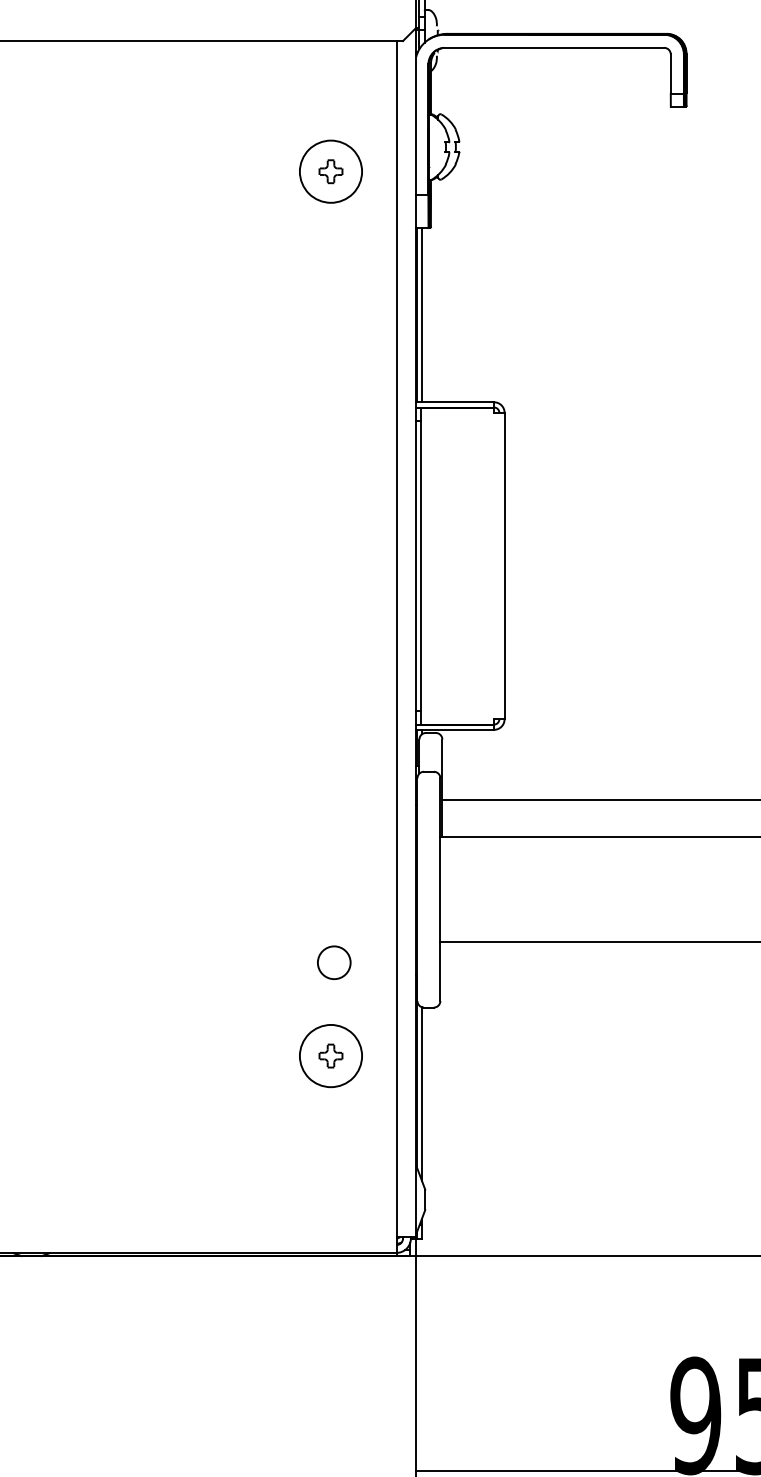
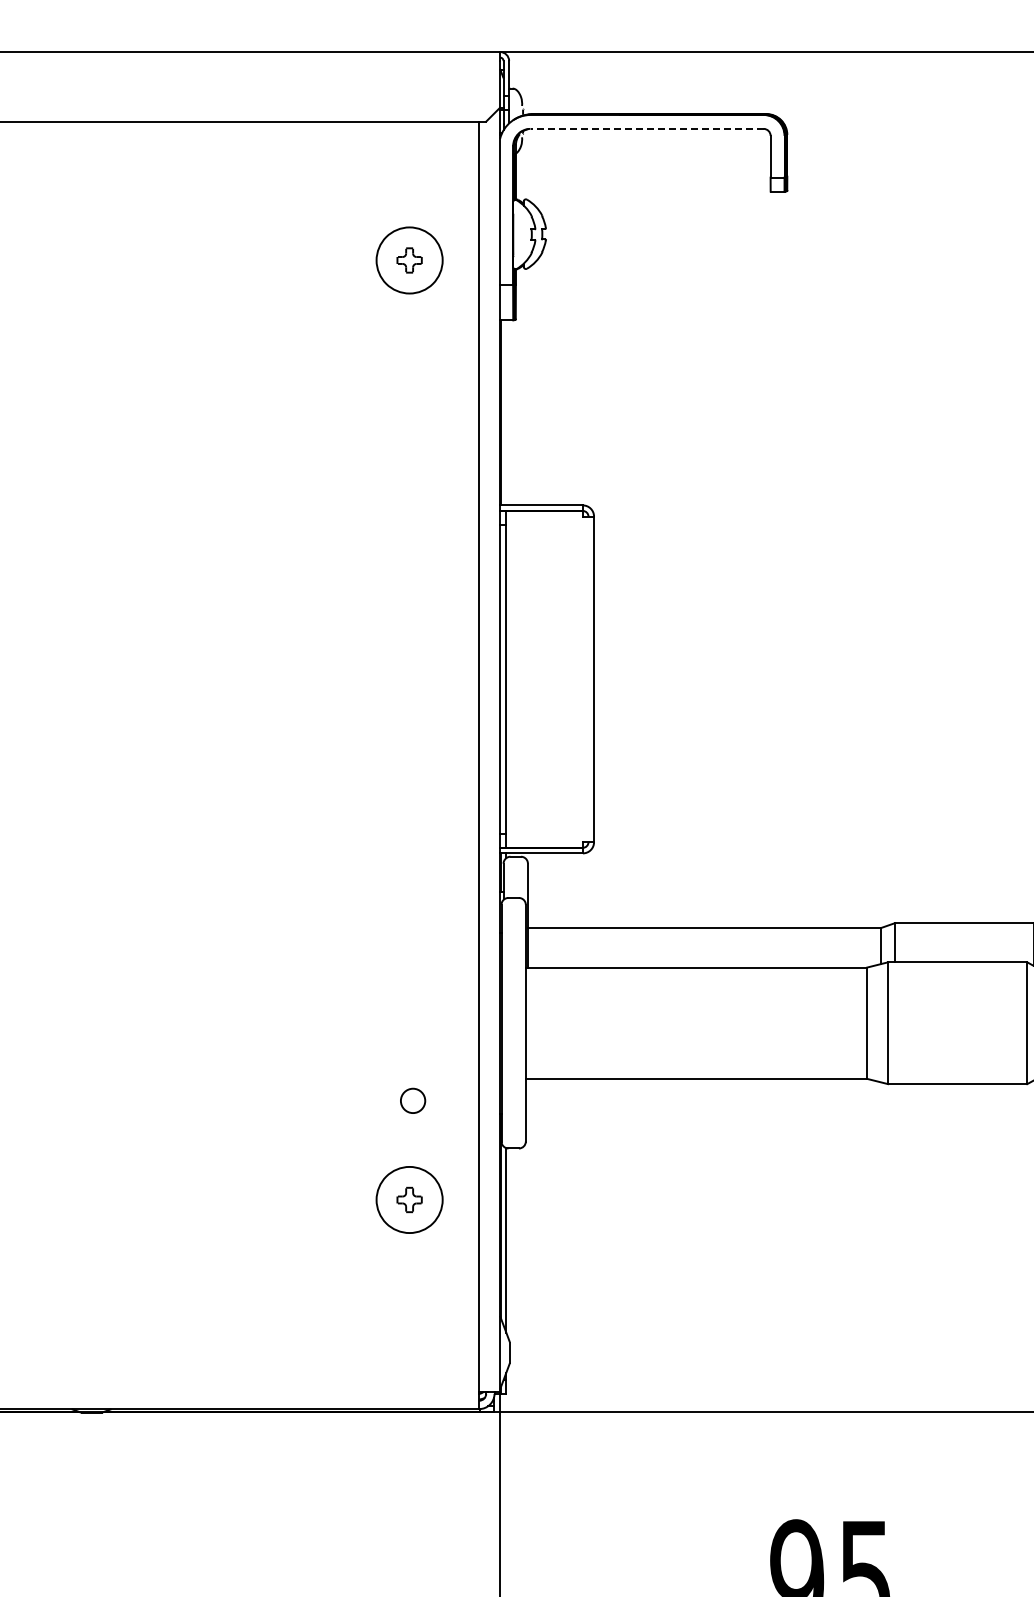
line: (554, 47) -> (647, 128), solid -> dashed
line: (422, 314) -> (506, 412), removed
circle: (333, 962) -> (412, 1100), size x0.7

